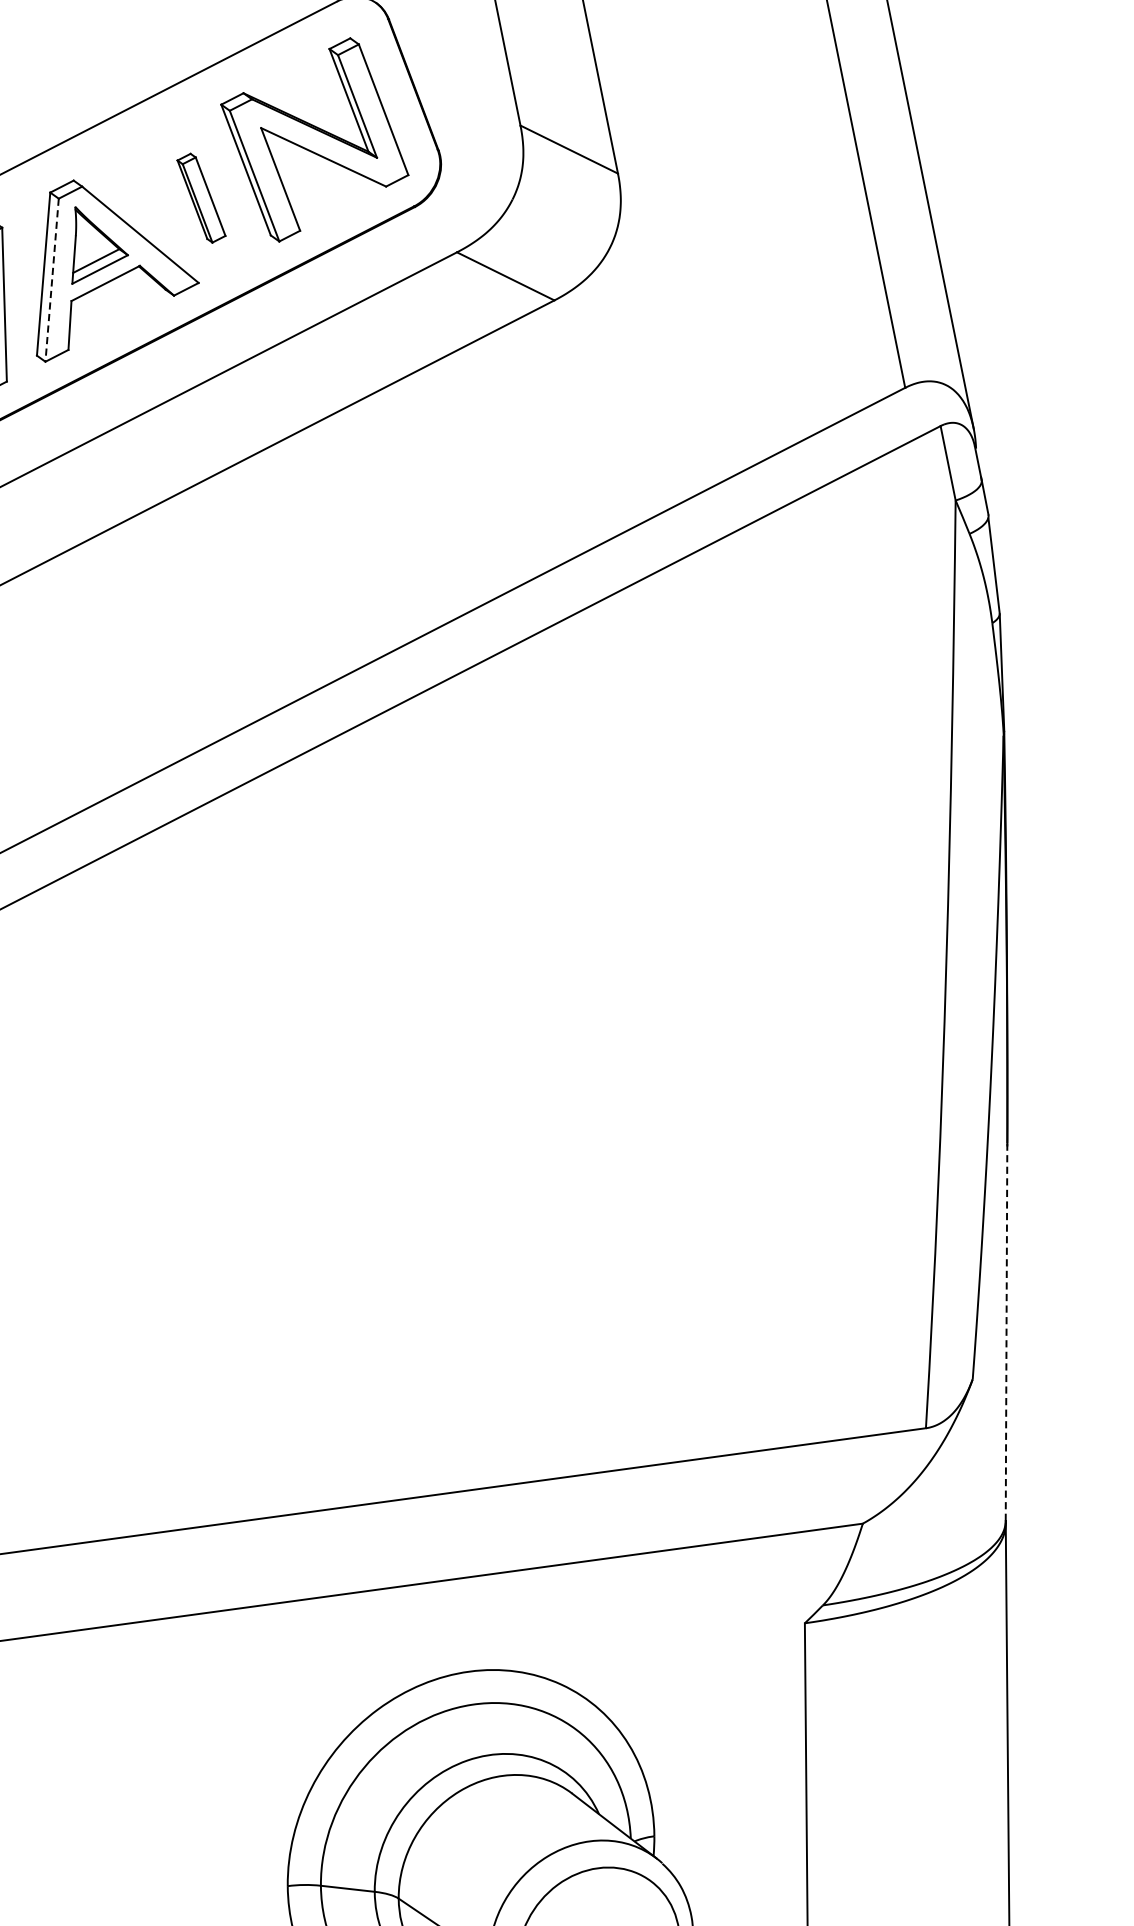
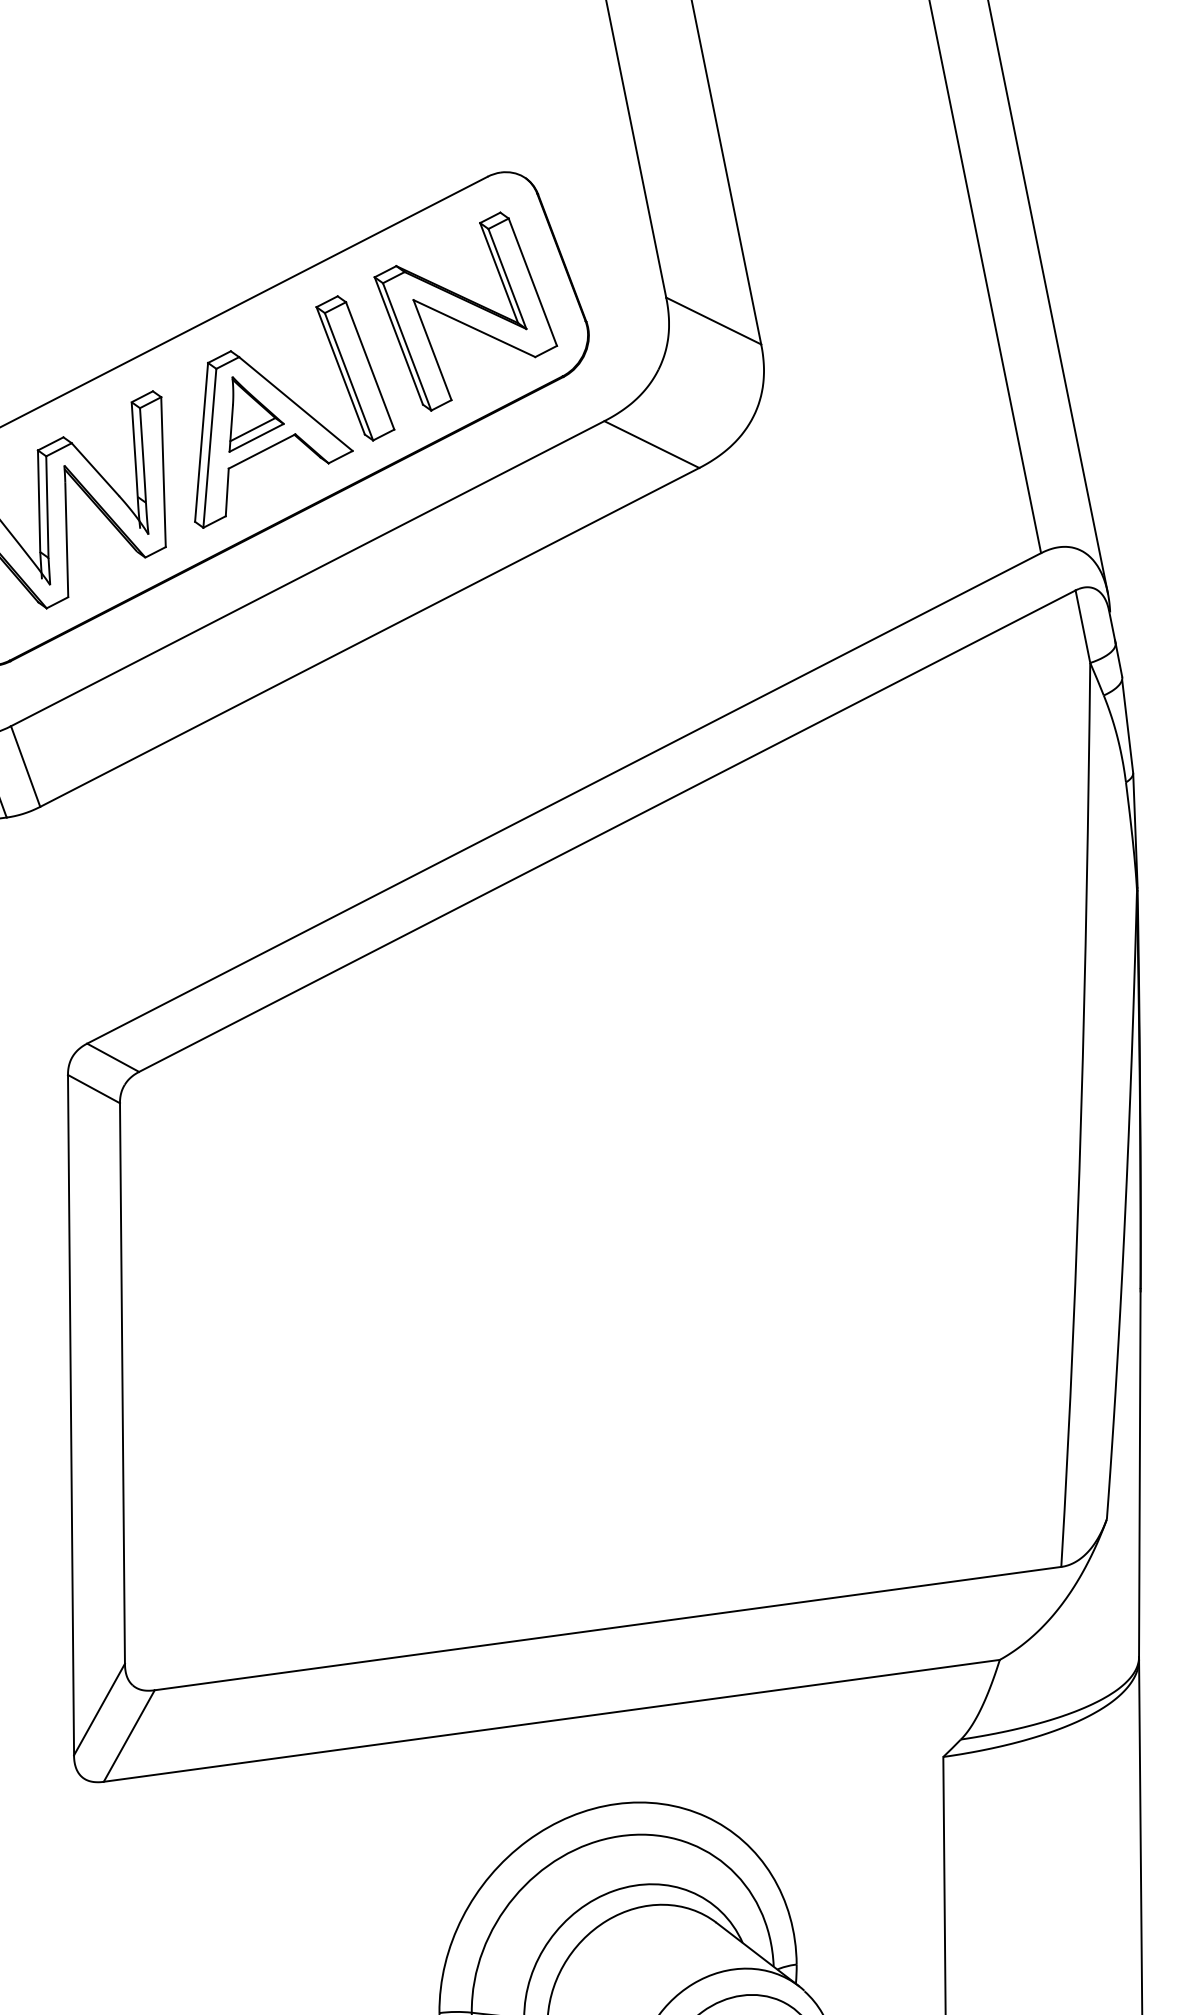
part: (201, 198) -> (355, 368), size x1.67
line: (51, 280) -> (209, 448), dashed -> solid
line: (1006, 1331) -> (1139, 1472), dashed -> solid

